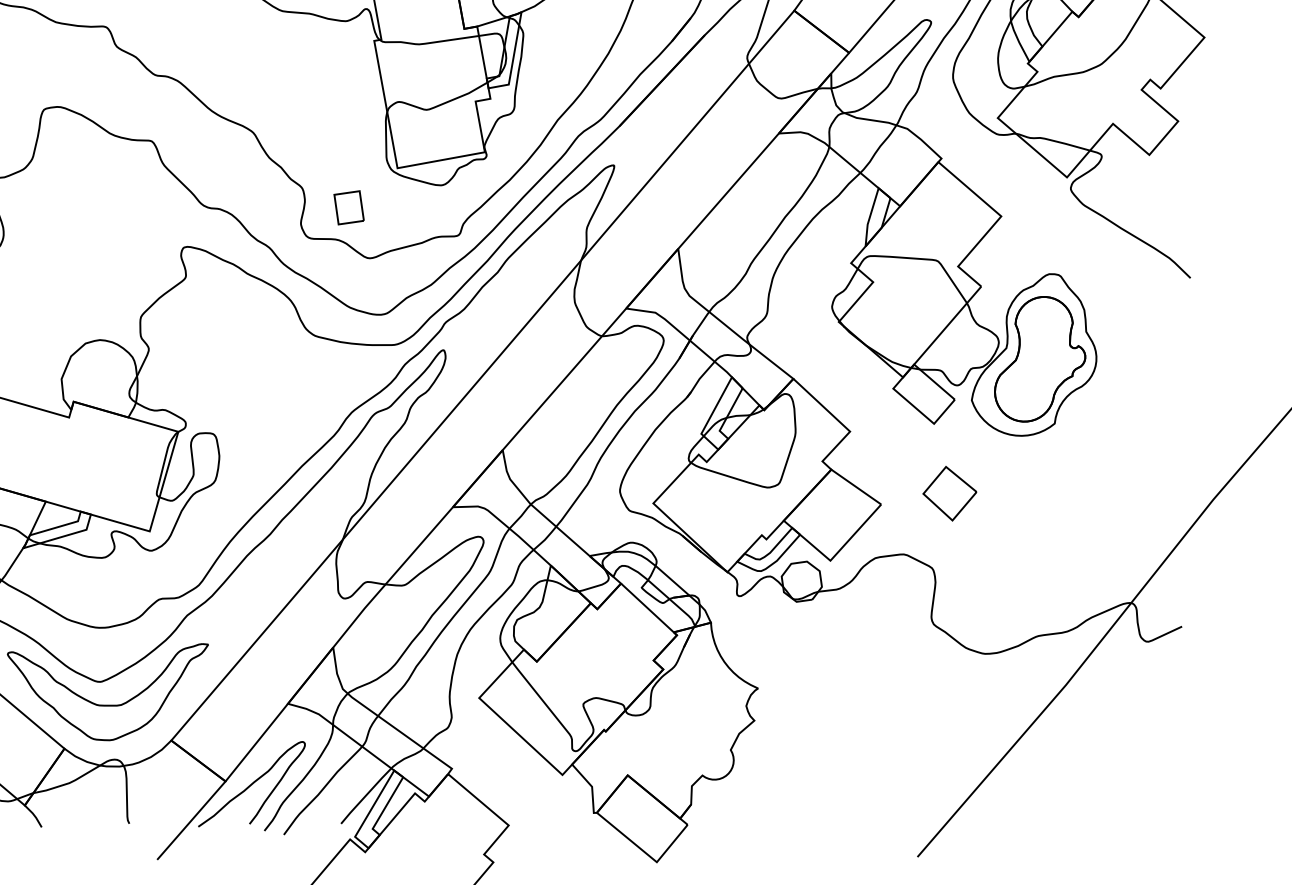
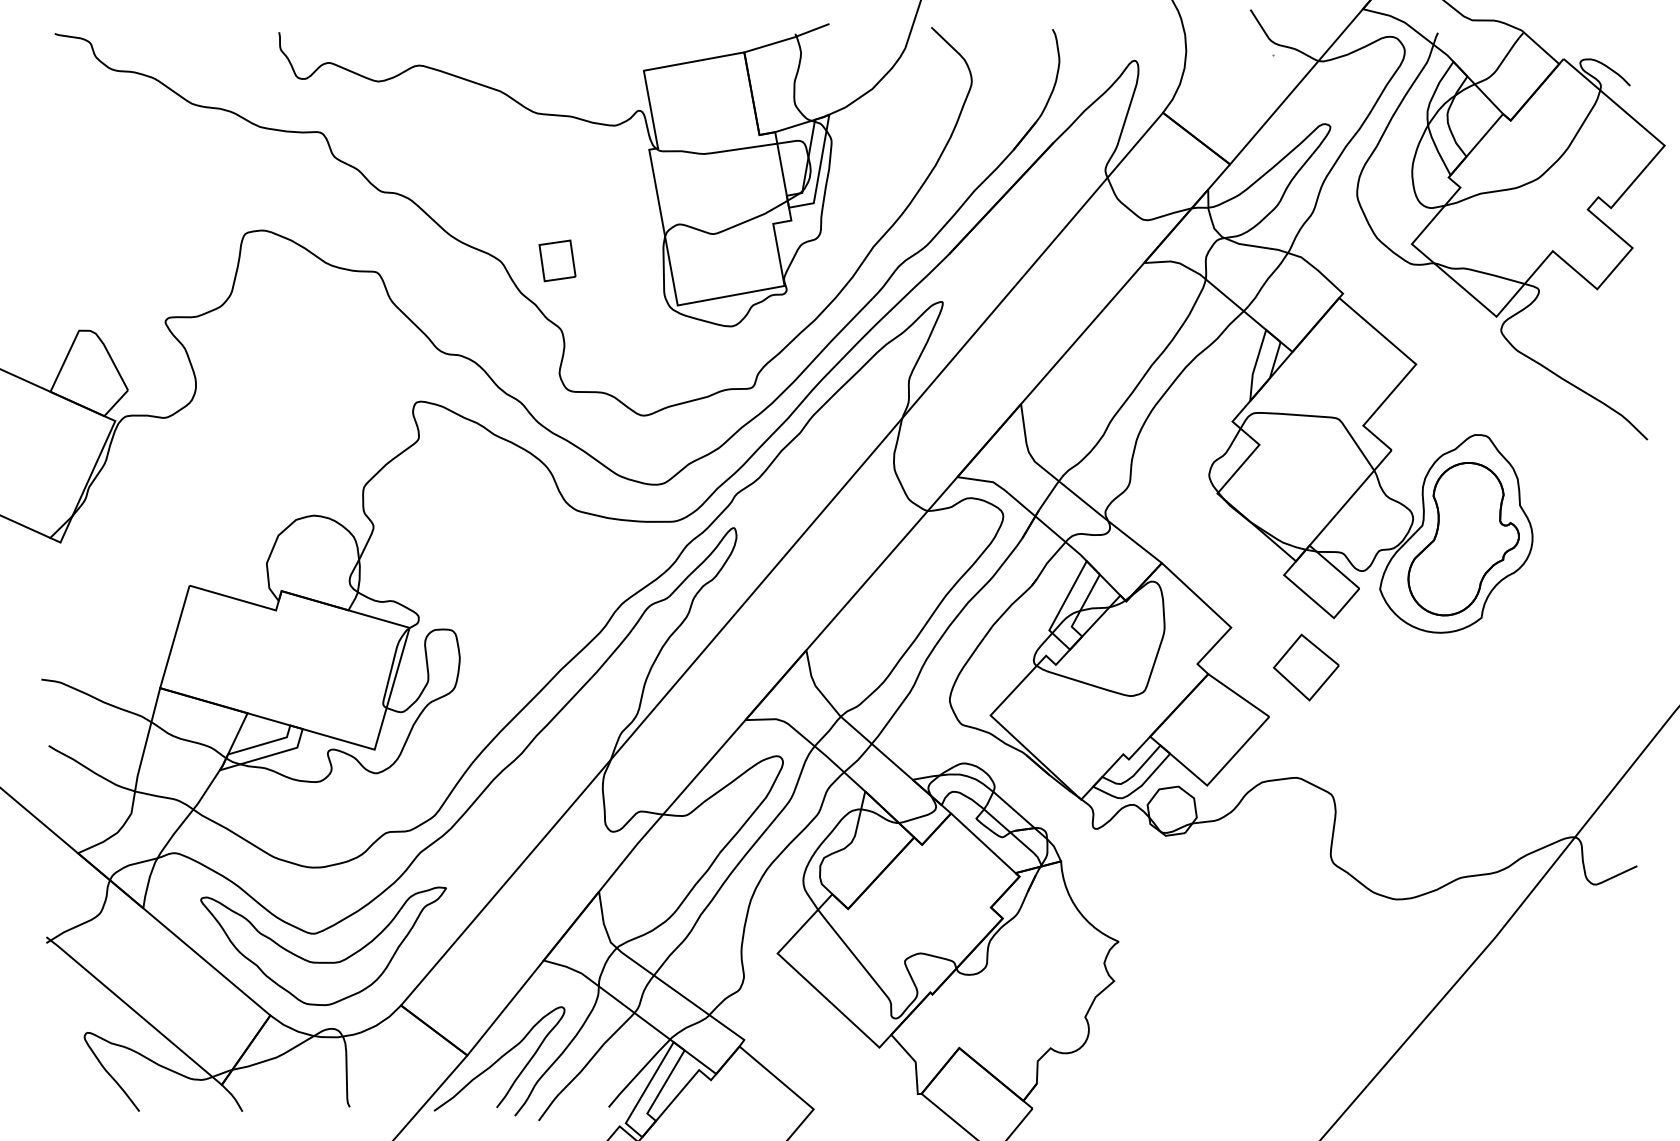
part: (349, 207) -> (557, 260), moved
part: (950, 493) -> (1306, 667), moved

